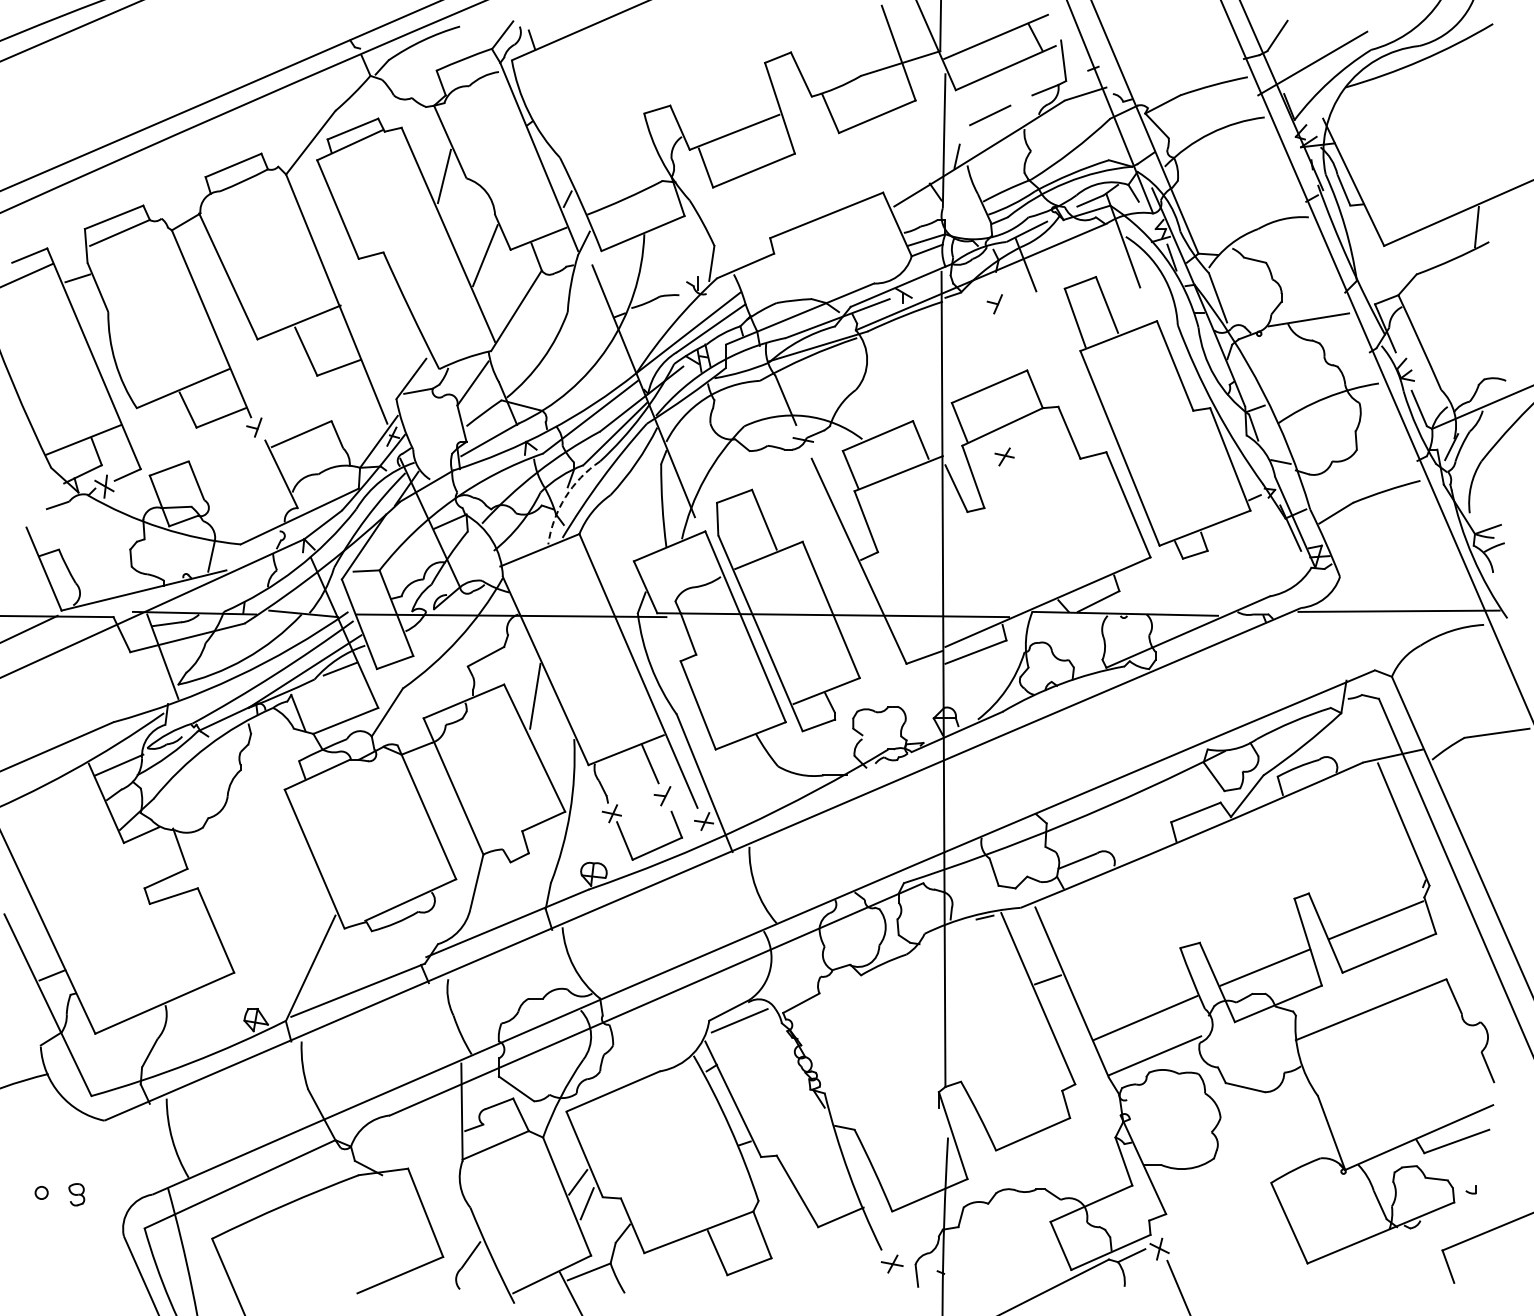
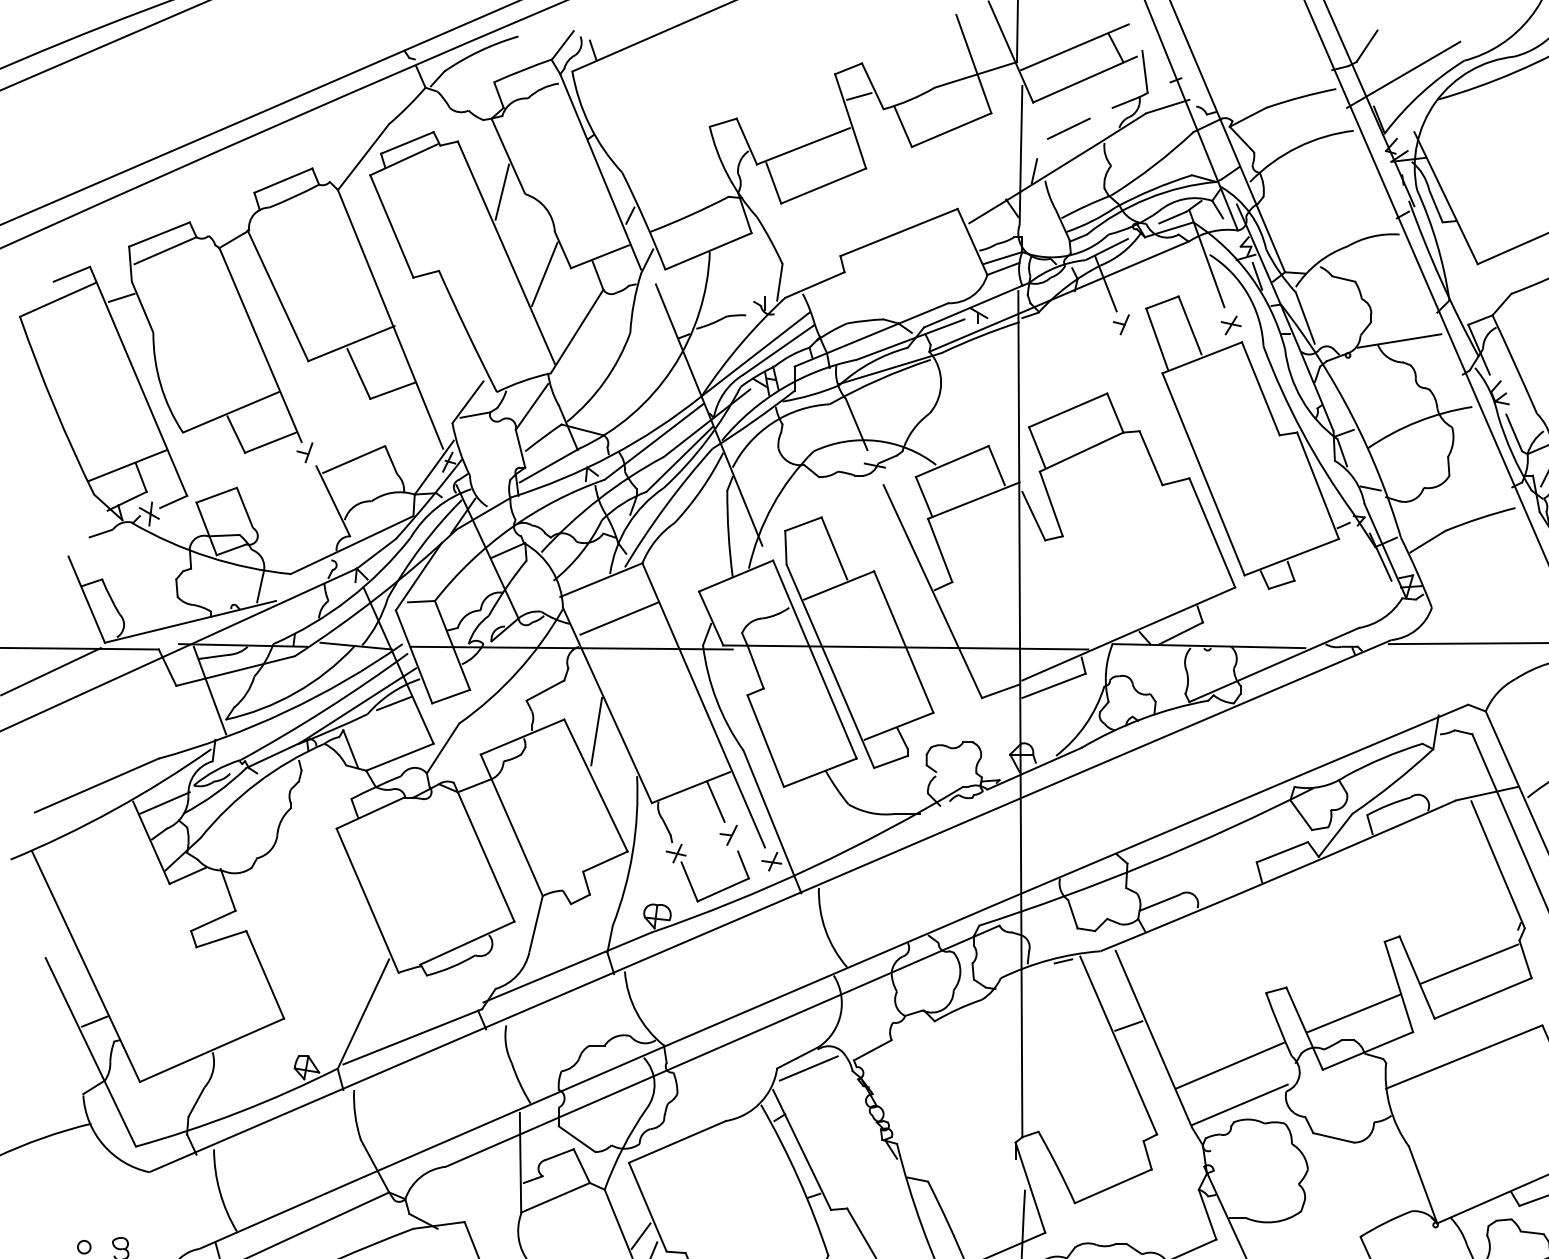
line: (788, 84) -> (859, 96), added
part: (994, 304) -> (1121, 325), moved
part: (1004, 456) -> (1231, 325), moved
arc: (565, 497) -> (627, 525), dashed -> solid
line: (557, 586) -> (619, 617), added

